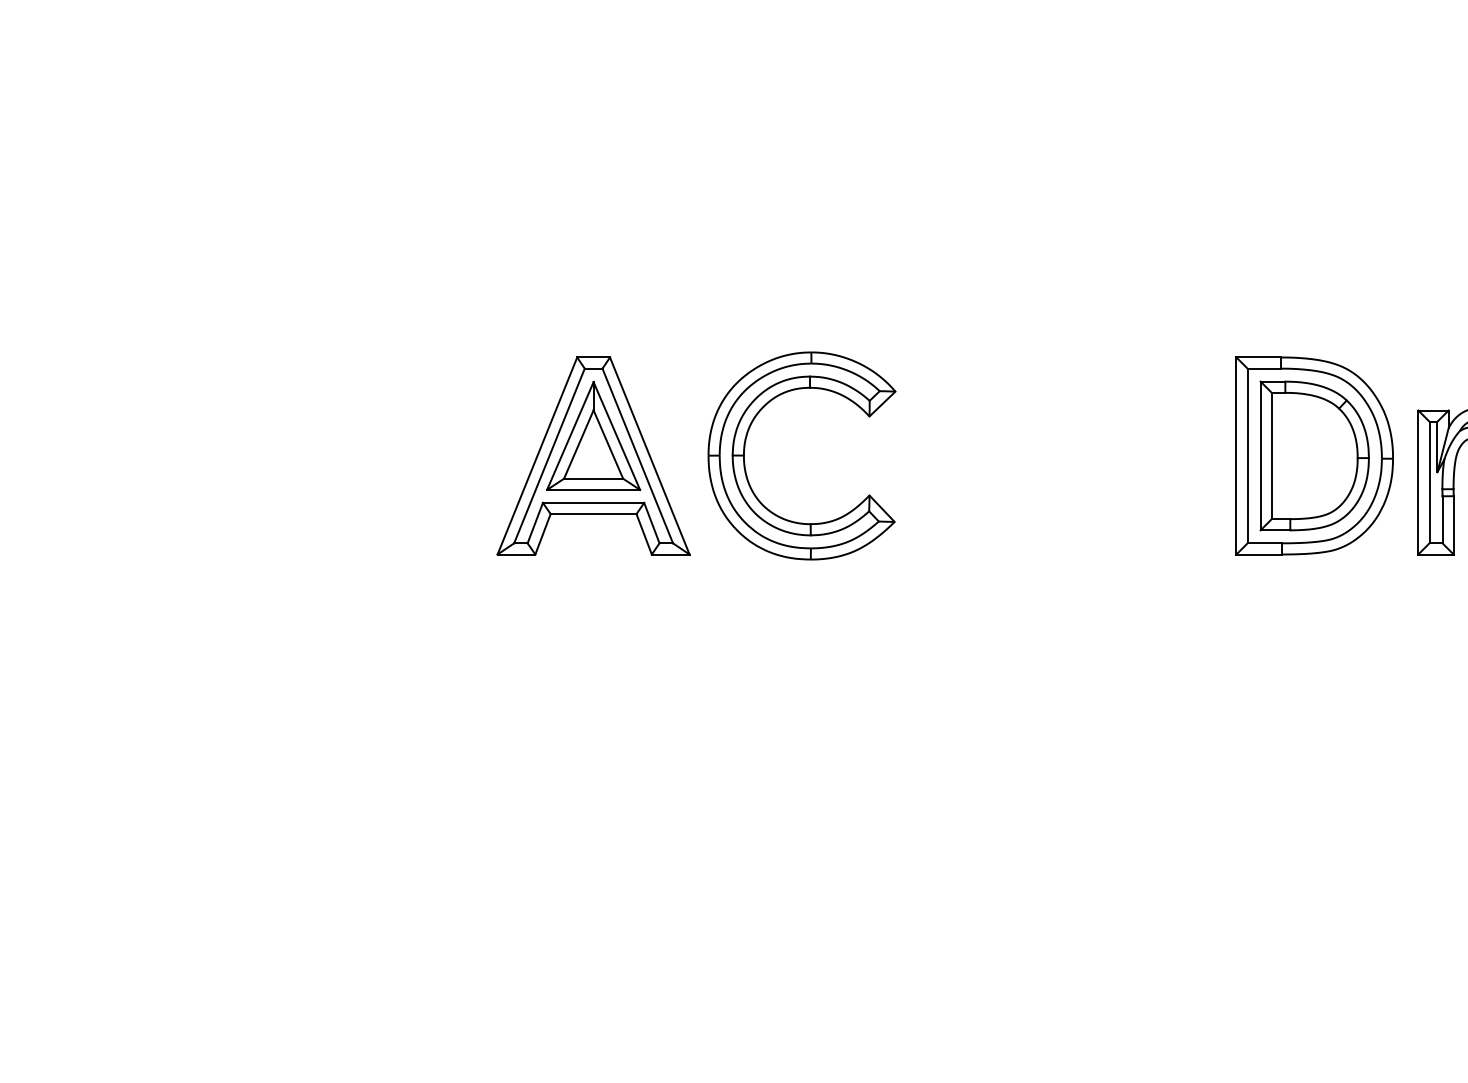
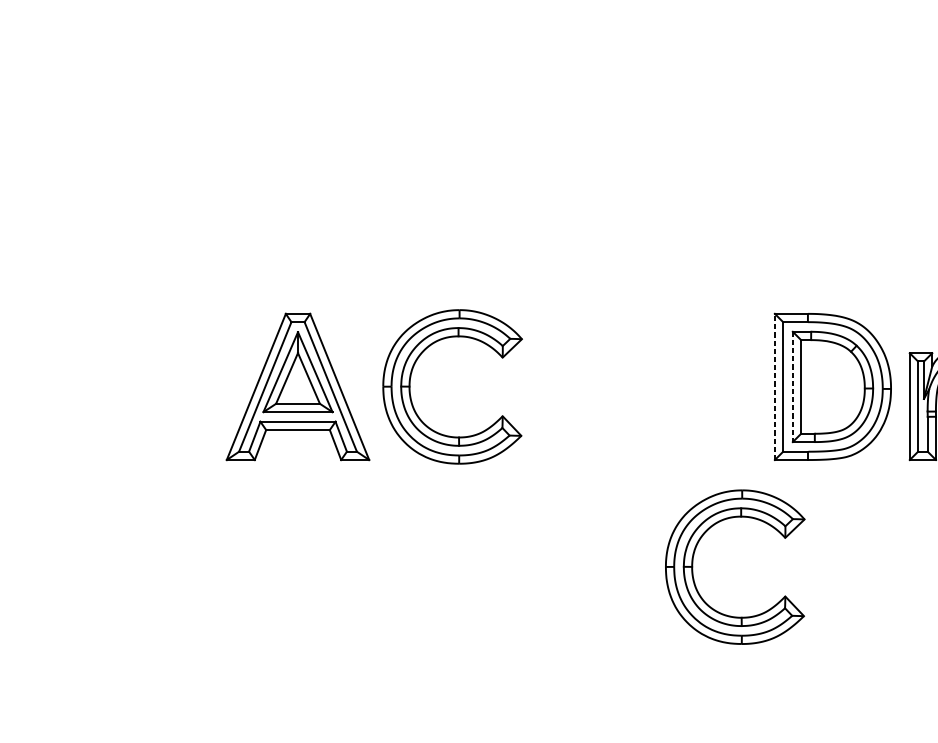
line: (1236, 455) -> (774, 386), solid -> dashed
line: (1260, 456) -> (792, 387), solid -> dashed
part: (1126, 692) -> (693, 562), added

